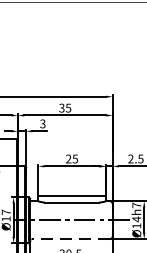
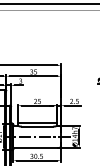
line: (70, 238) -> (36, 147), dashed -> solid

